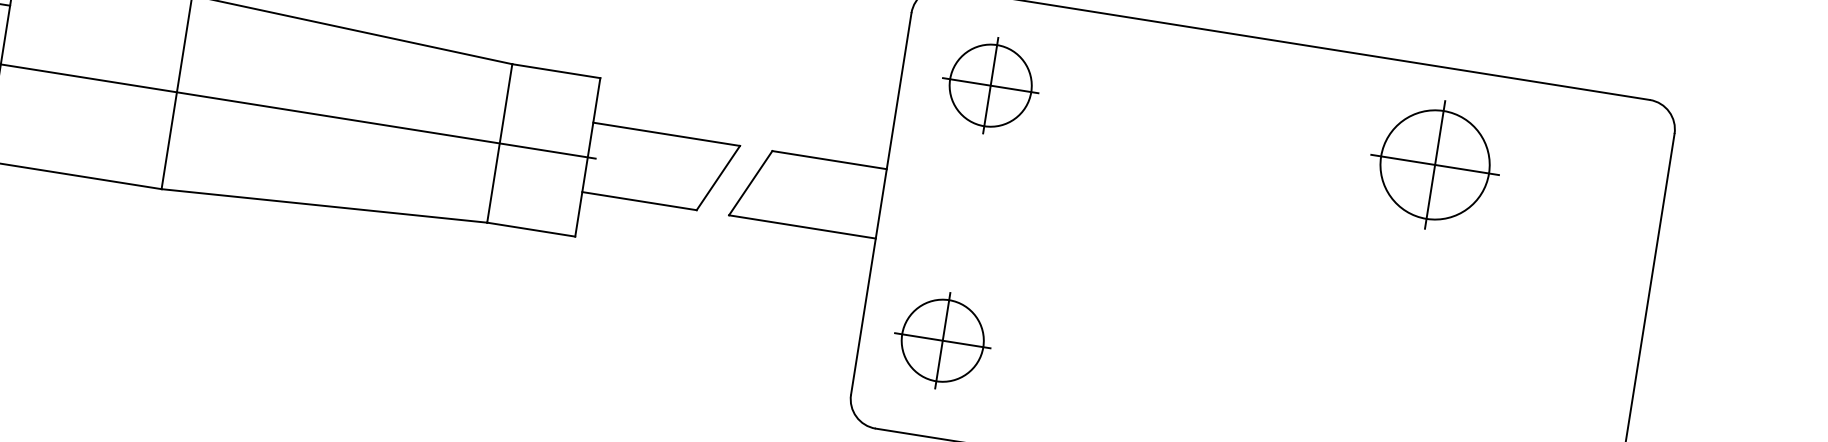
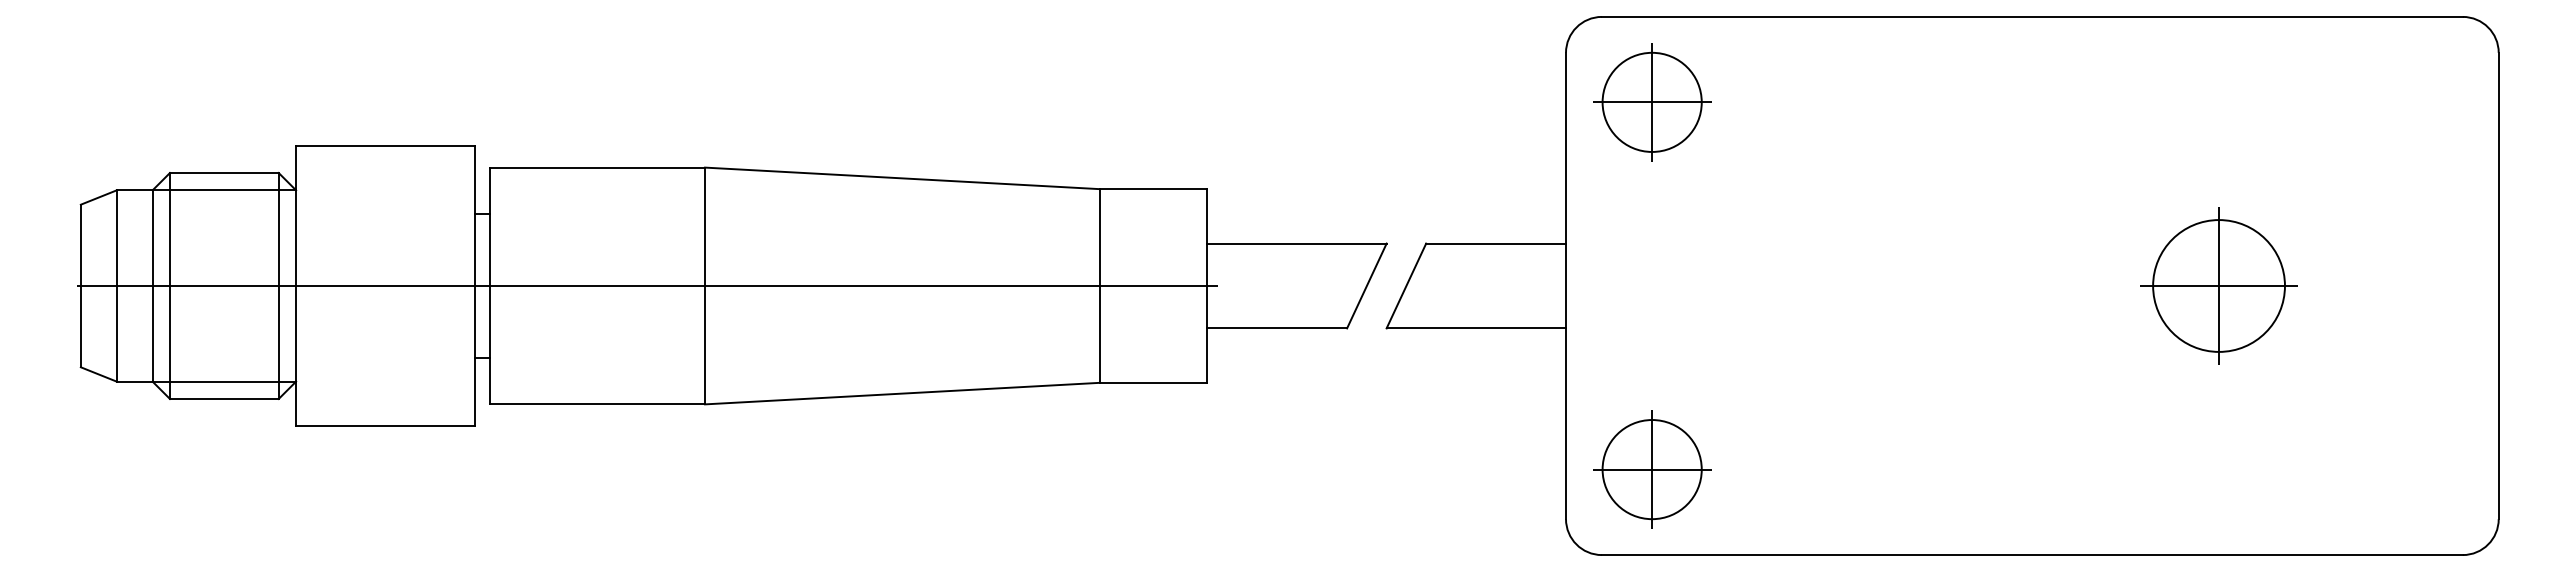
part: (990, 85) -> (1652, 102), moved
part: (1434, 164) -> (2218, 285), moved
part: (943, 340) -> (1652, 469), moved

